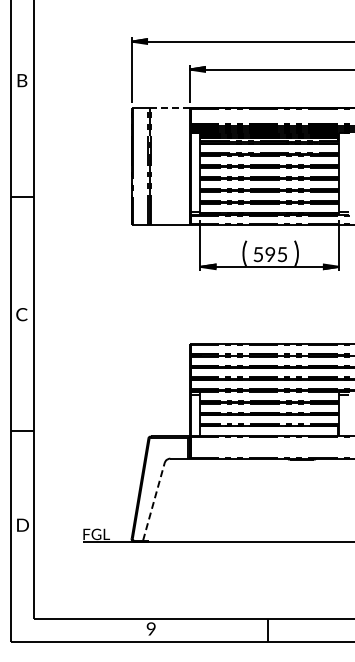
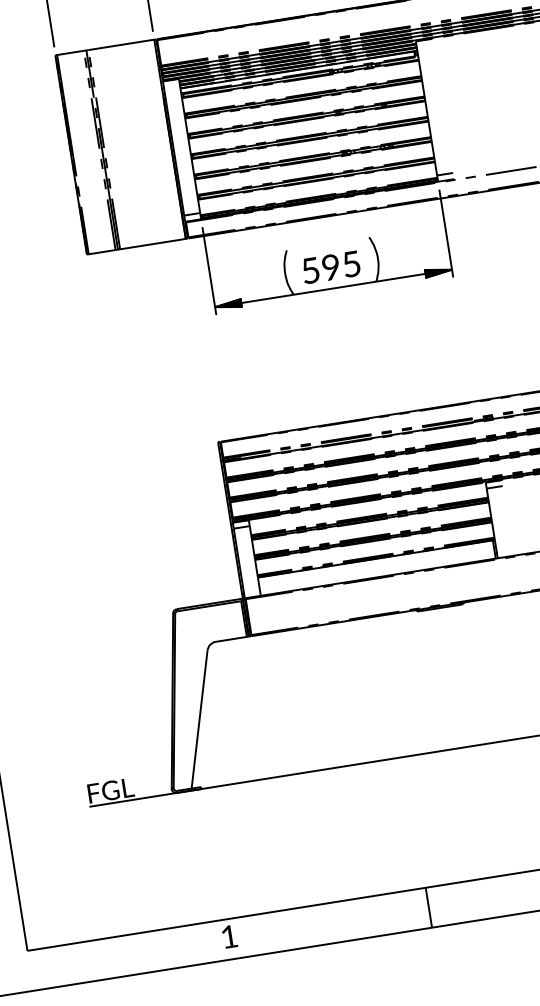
line: (169, 108) -> (120, 45), dashed -> solid
line: (154, 501) -> (200, 718), dashed -> solid
text: (150, 628) -> (227, 936), 9 -> 1

